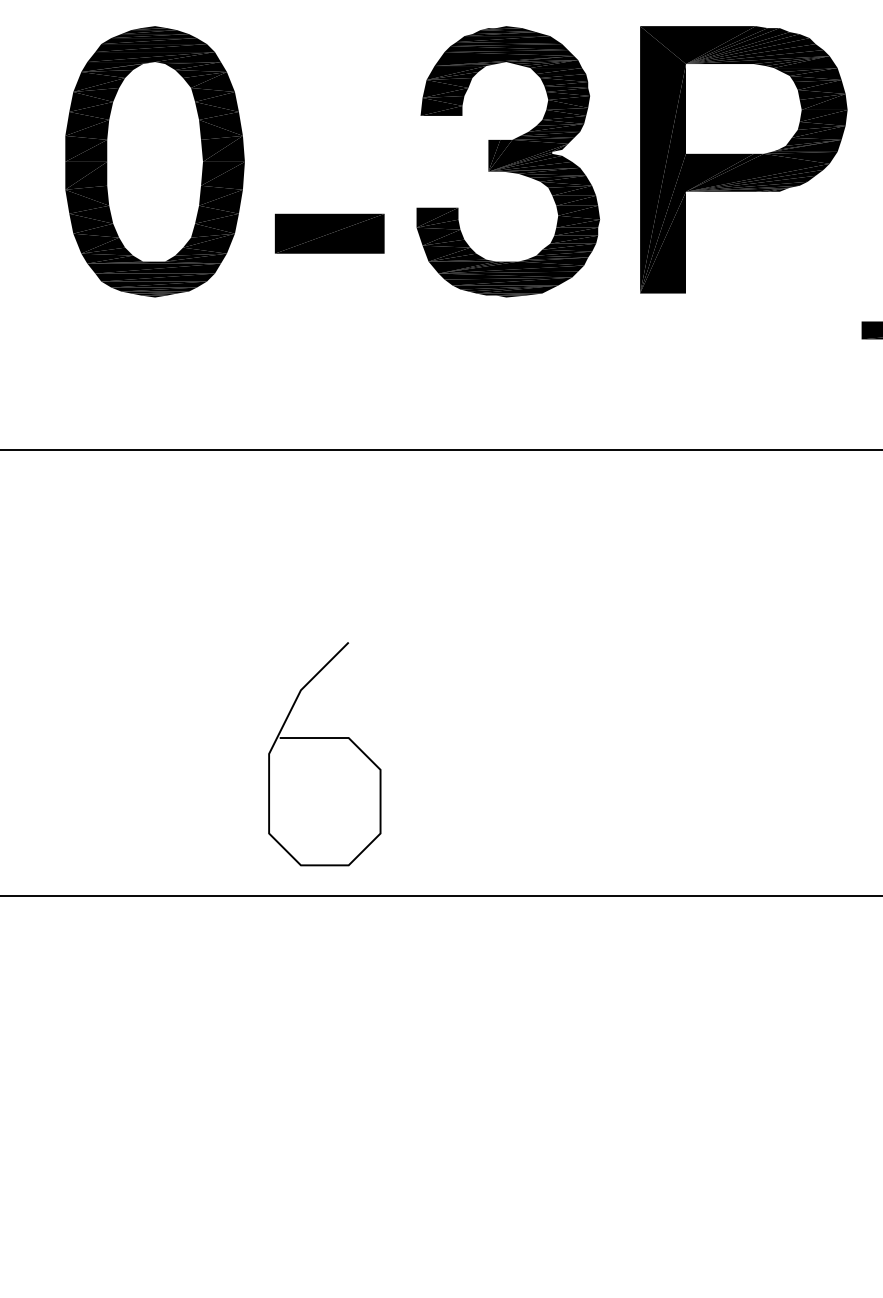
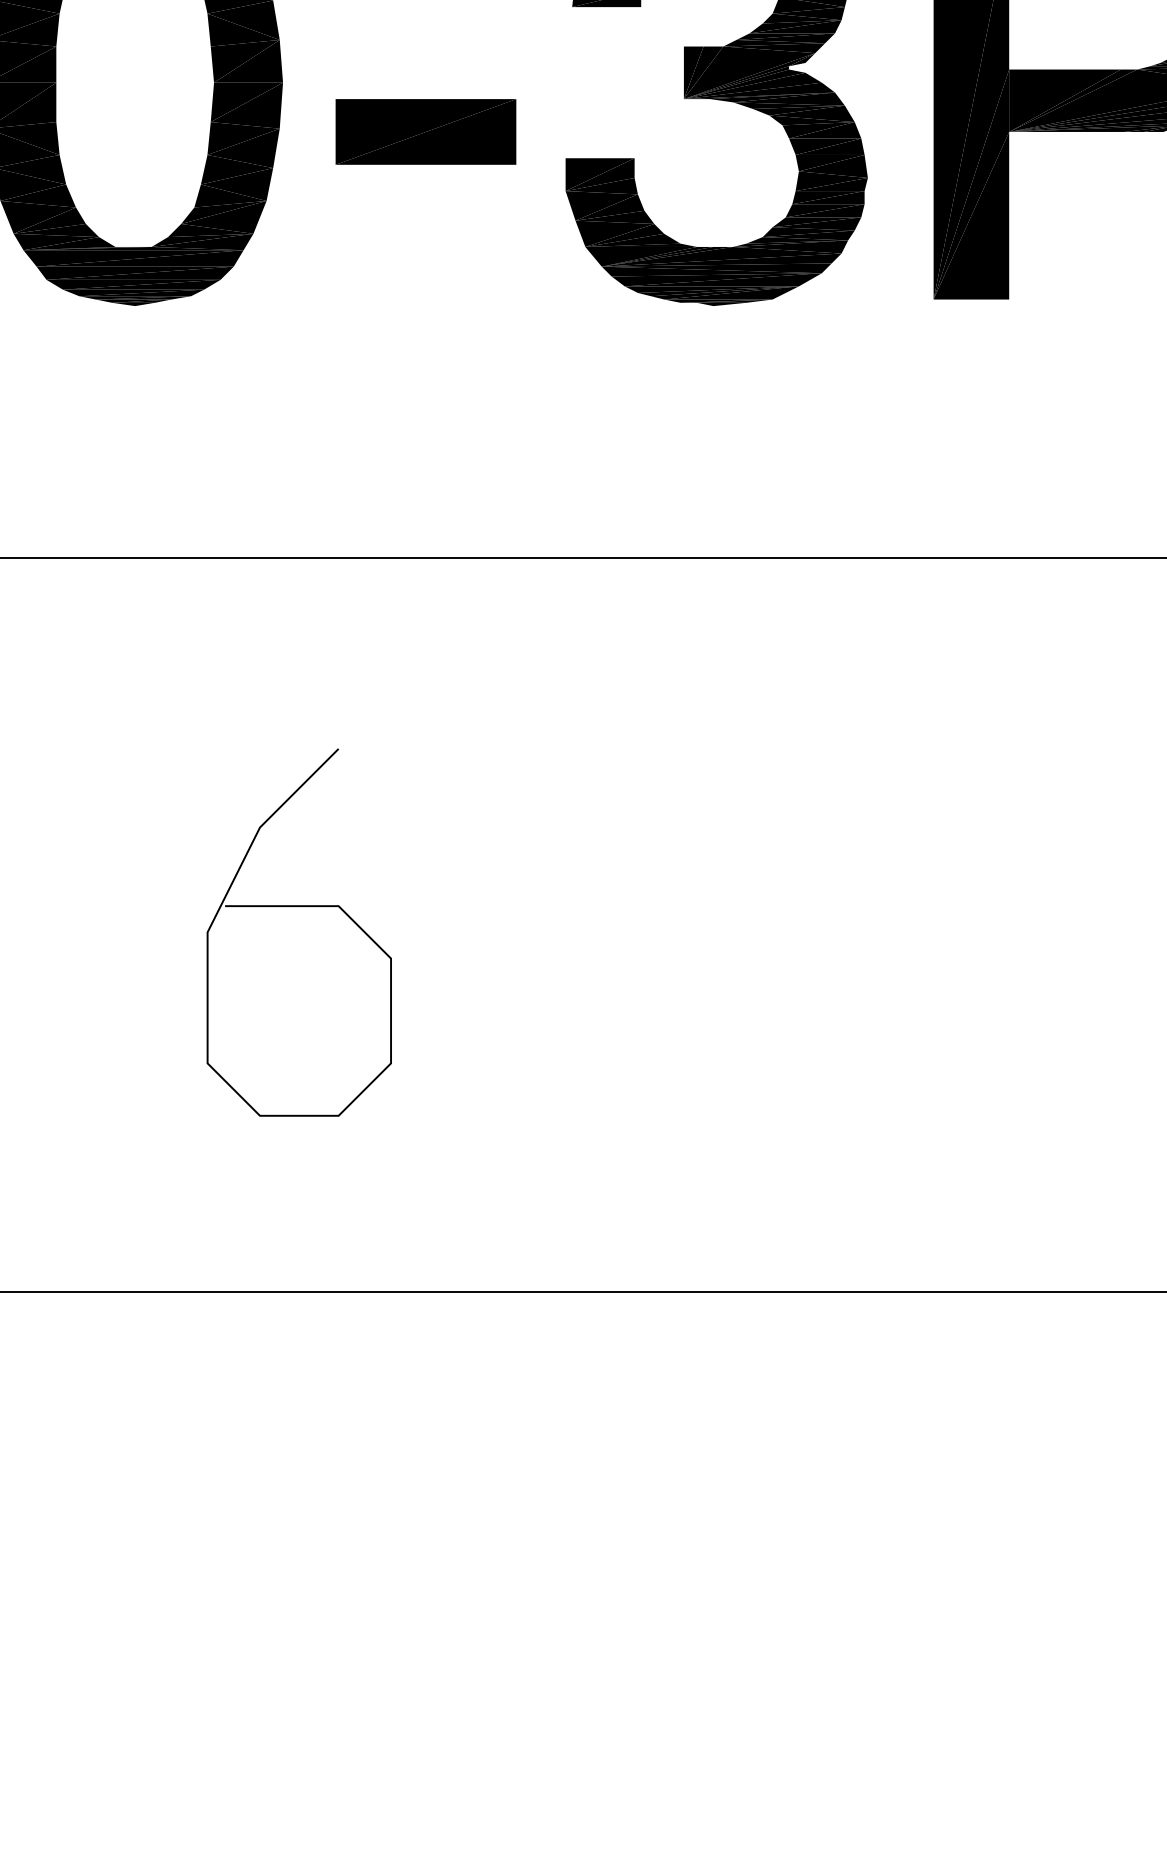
part: (329, 233) -> (425, 131), moved
curve: (324, 738) -> (298, 906), moved

